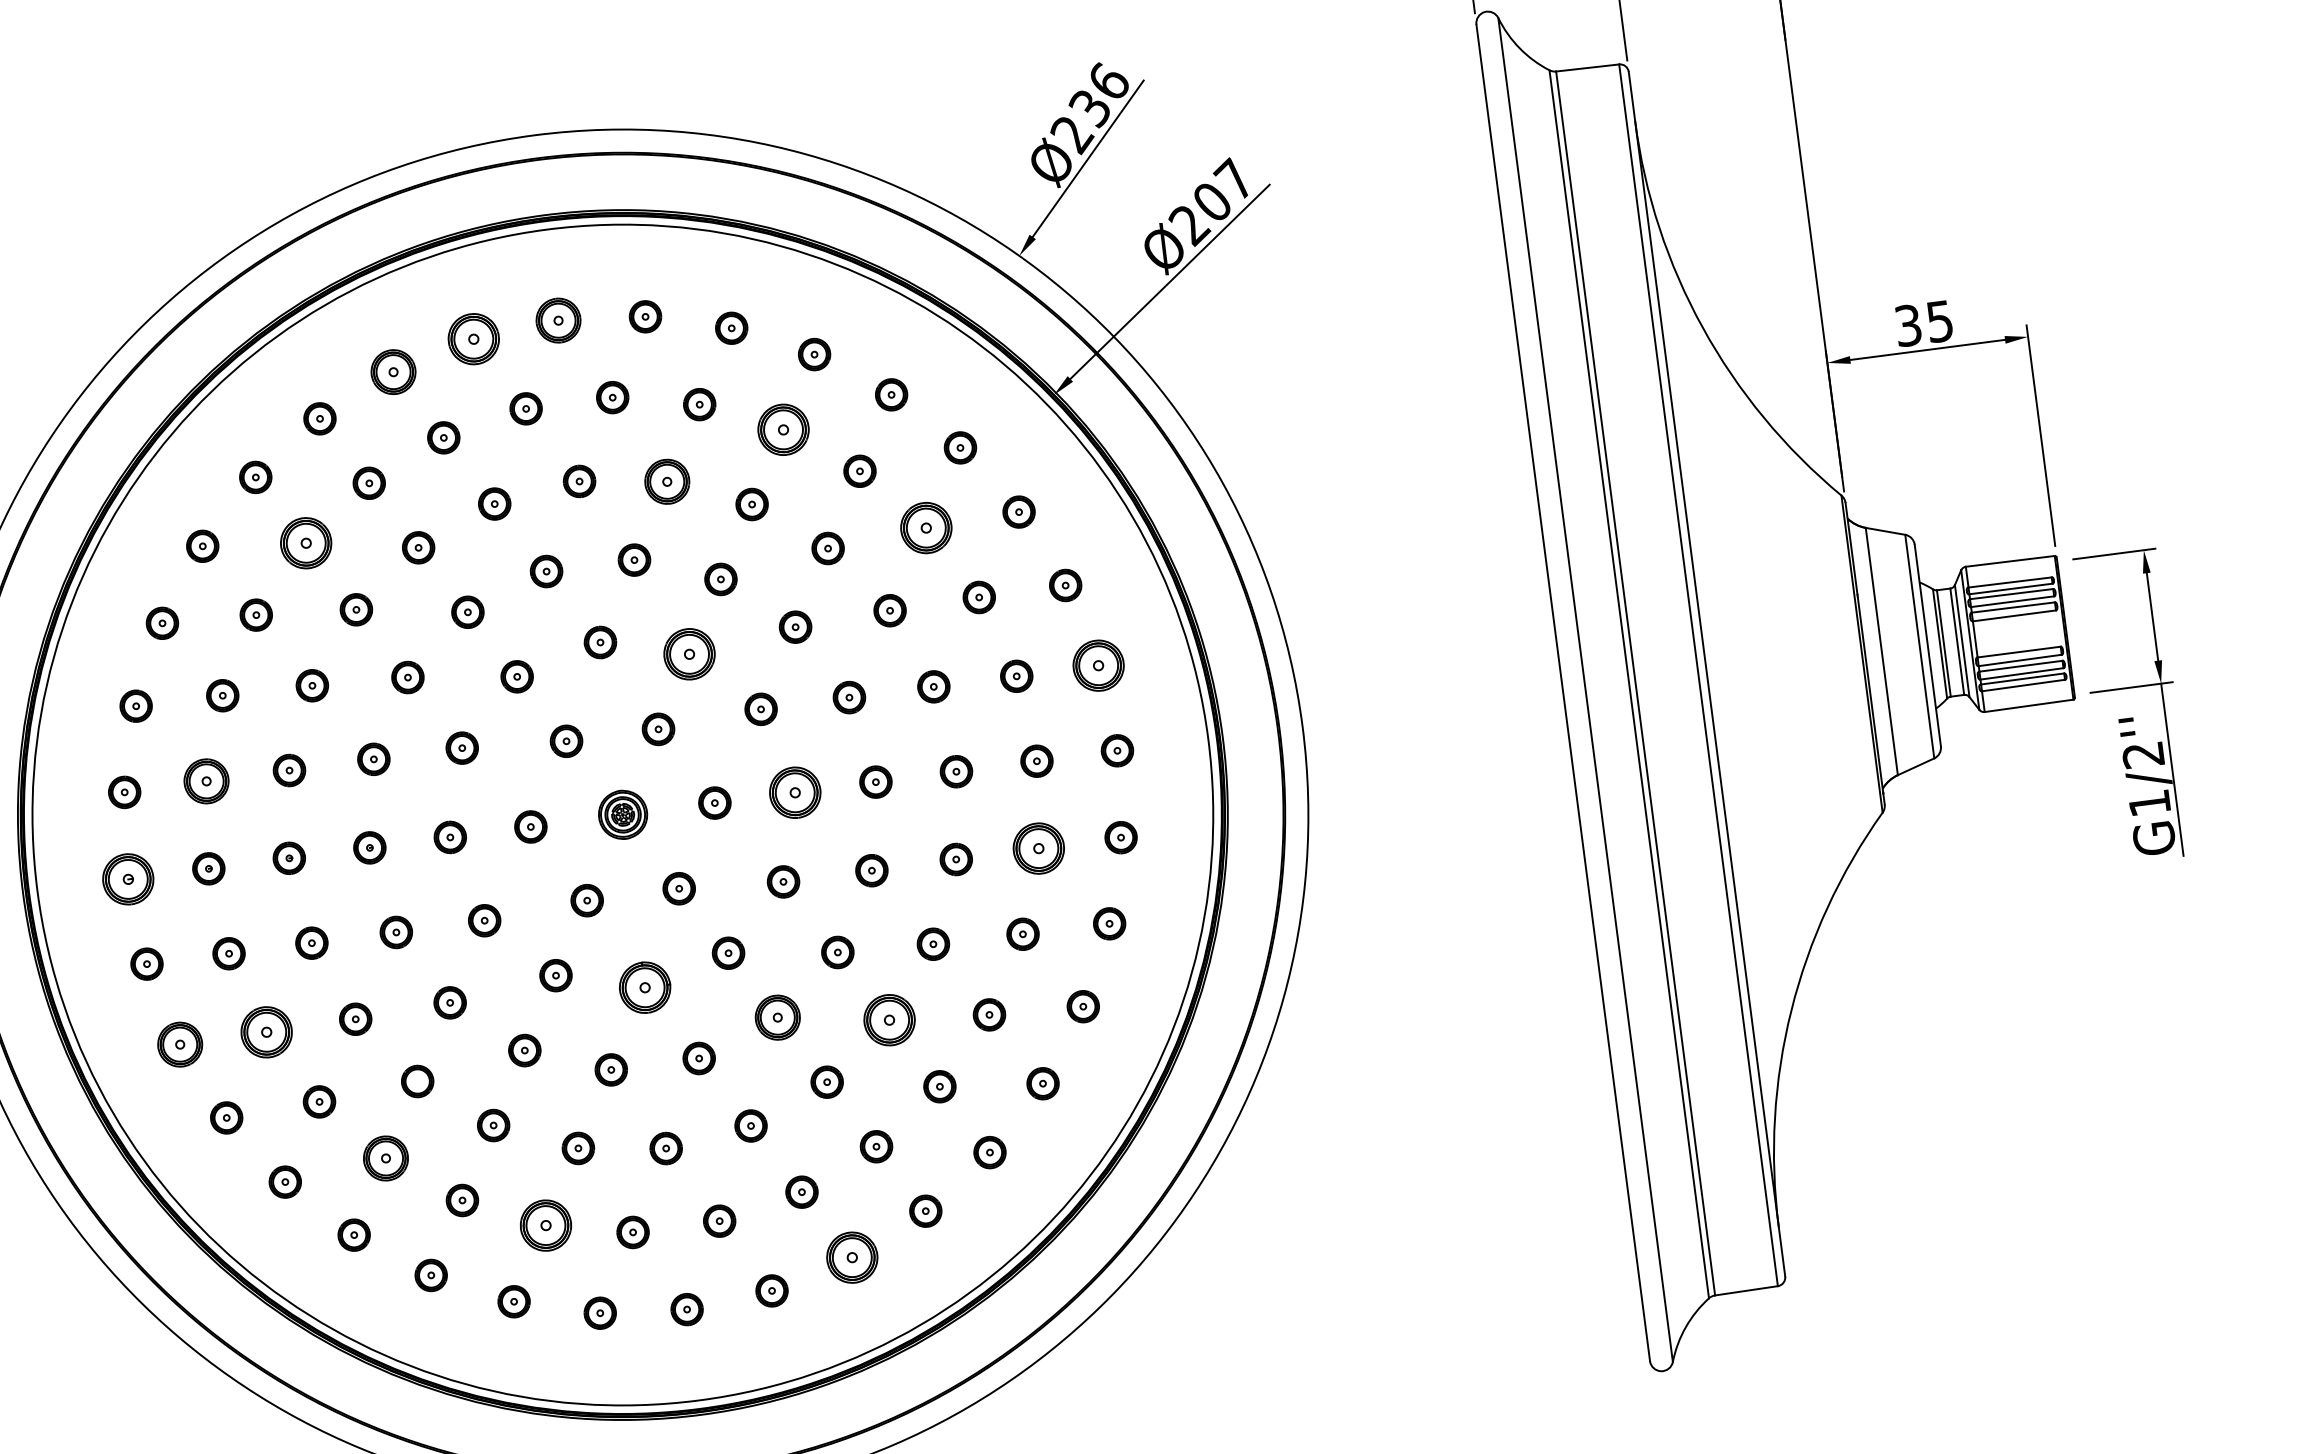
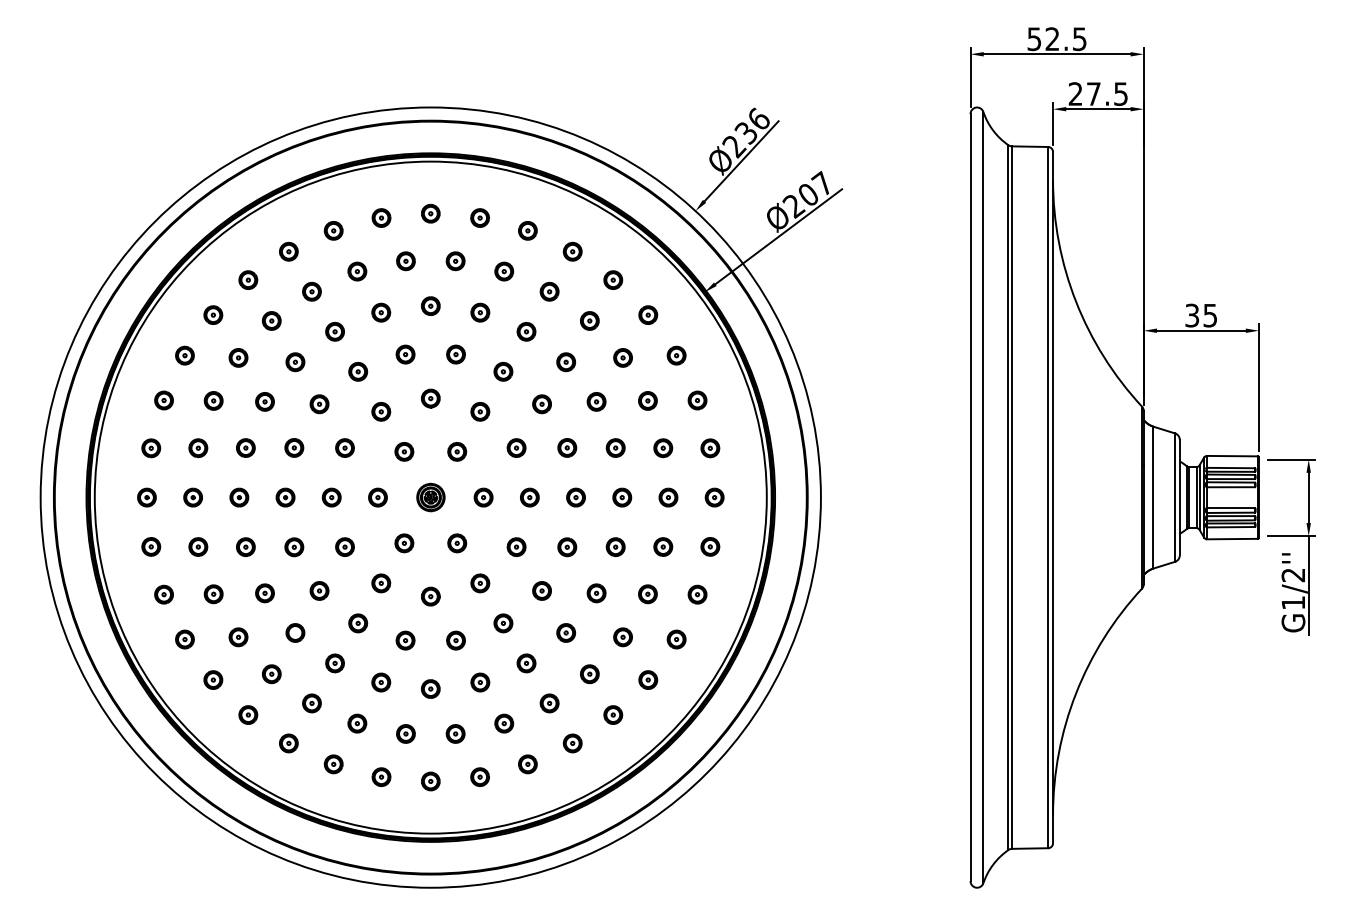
part: (558, 320) -> (430, 213), size x0.71
part: (473, 338) -> (381, 217), size x0.62
part: (392, 371) -> (333, 230), size x0.71
part: (783, 429) -> (549, 291), size x0.62
part: (667, 481) -> (480, 312), size x0.71
part: (925, 527) -> (622, 357), size x0.62
part: (305, 542) -> (271, 320), size x0.62
part: (689, 653) -> (480, 411), size x0.62
part: (1099, 666) -> (710, 448), size x0.62
part: (207, 782) -> (198, 448), size x0.71
part: (794, 792) -> (529, 497), size x0.62
part: (1039, 847) -> (663, 546), size x0.62
part: (127, 879) -> (146, 497), size x0.62
part: (644, 987) -> (430, 596), size x0.62
part: (778, 1017) -> (503, 623), size x0.71
part: (888, 1019) -> (565, 632), size x0.62
part: (266, 1032) -> (213, 594), size x0.62
part: (179, 1044) -> (163, 594), size x0.71
part: (385, 1159) -> (271, 674), size x0.71
part: (546, 1225) -> (357, 723), size x0.62
part: (851, 1258) -> (527, 764), size x0.62

